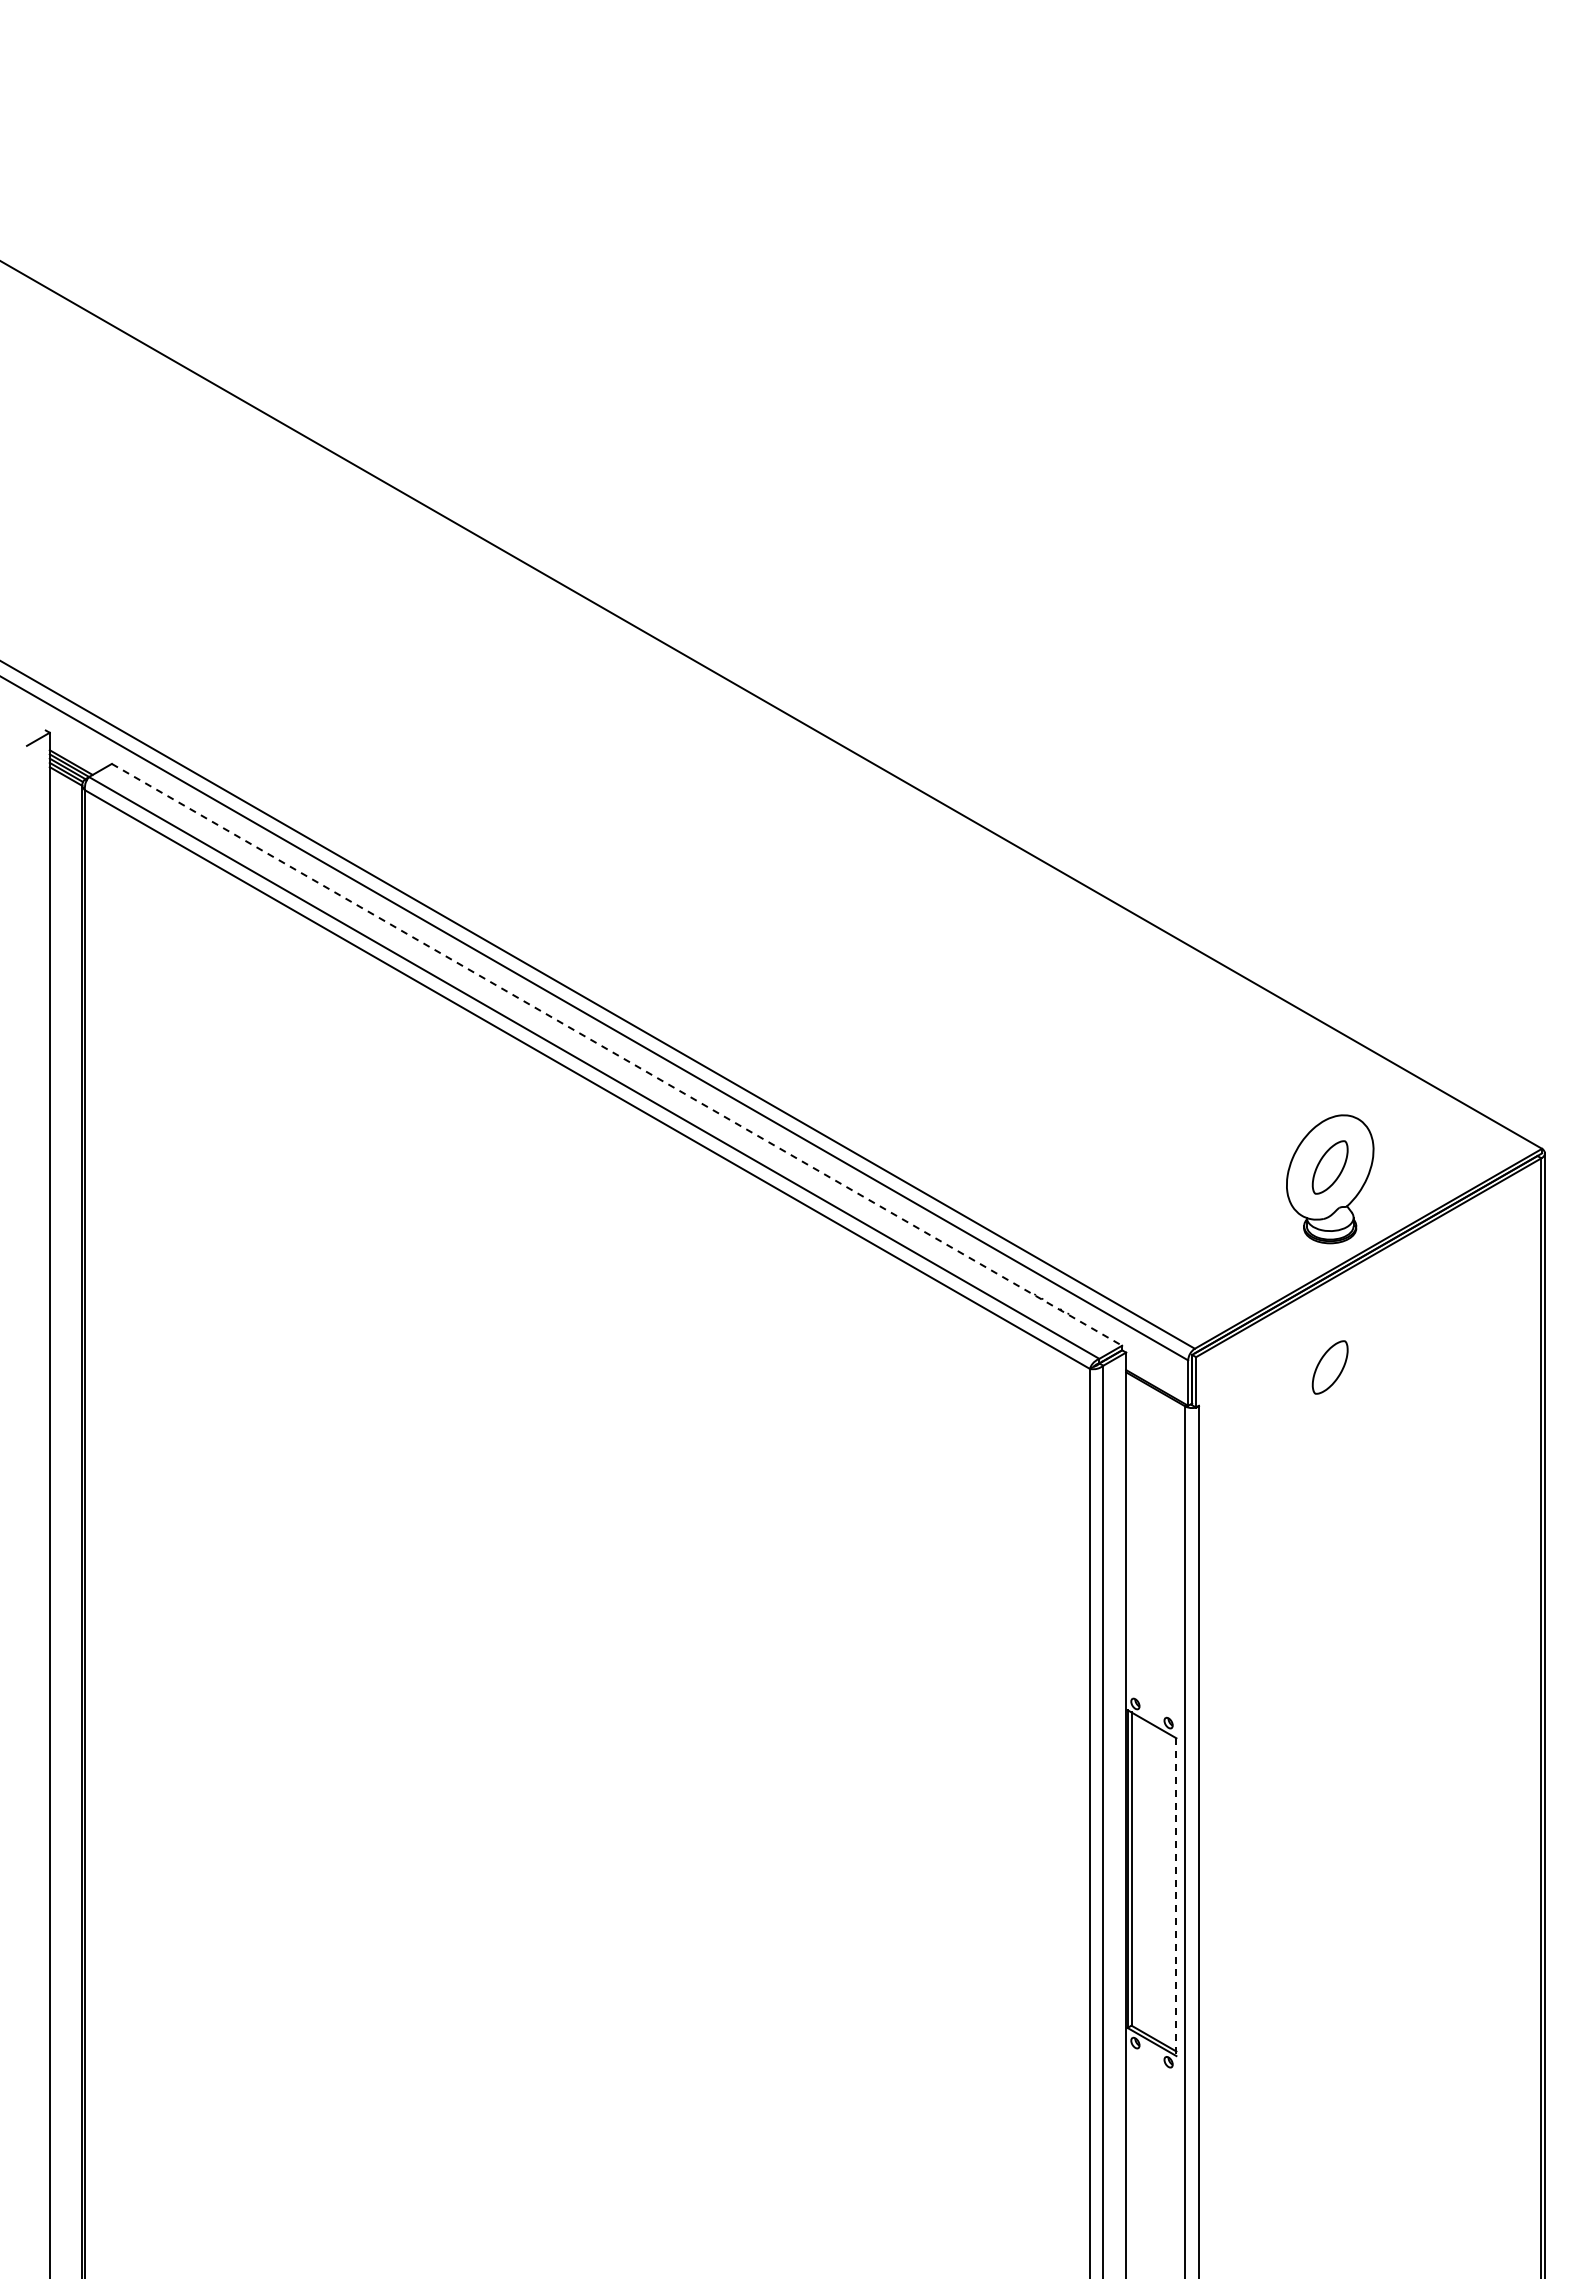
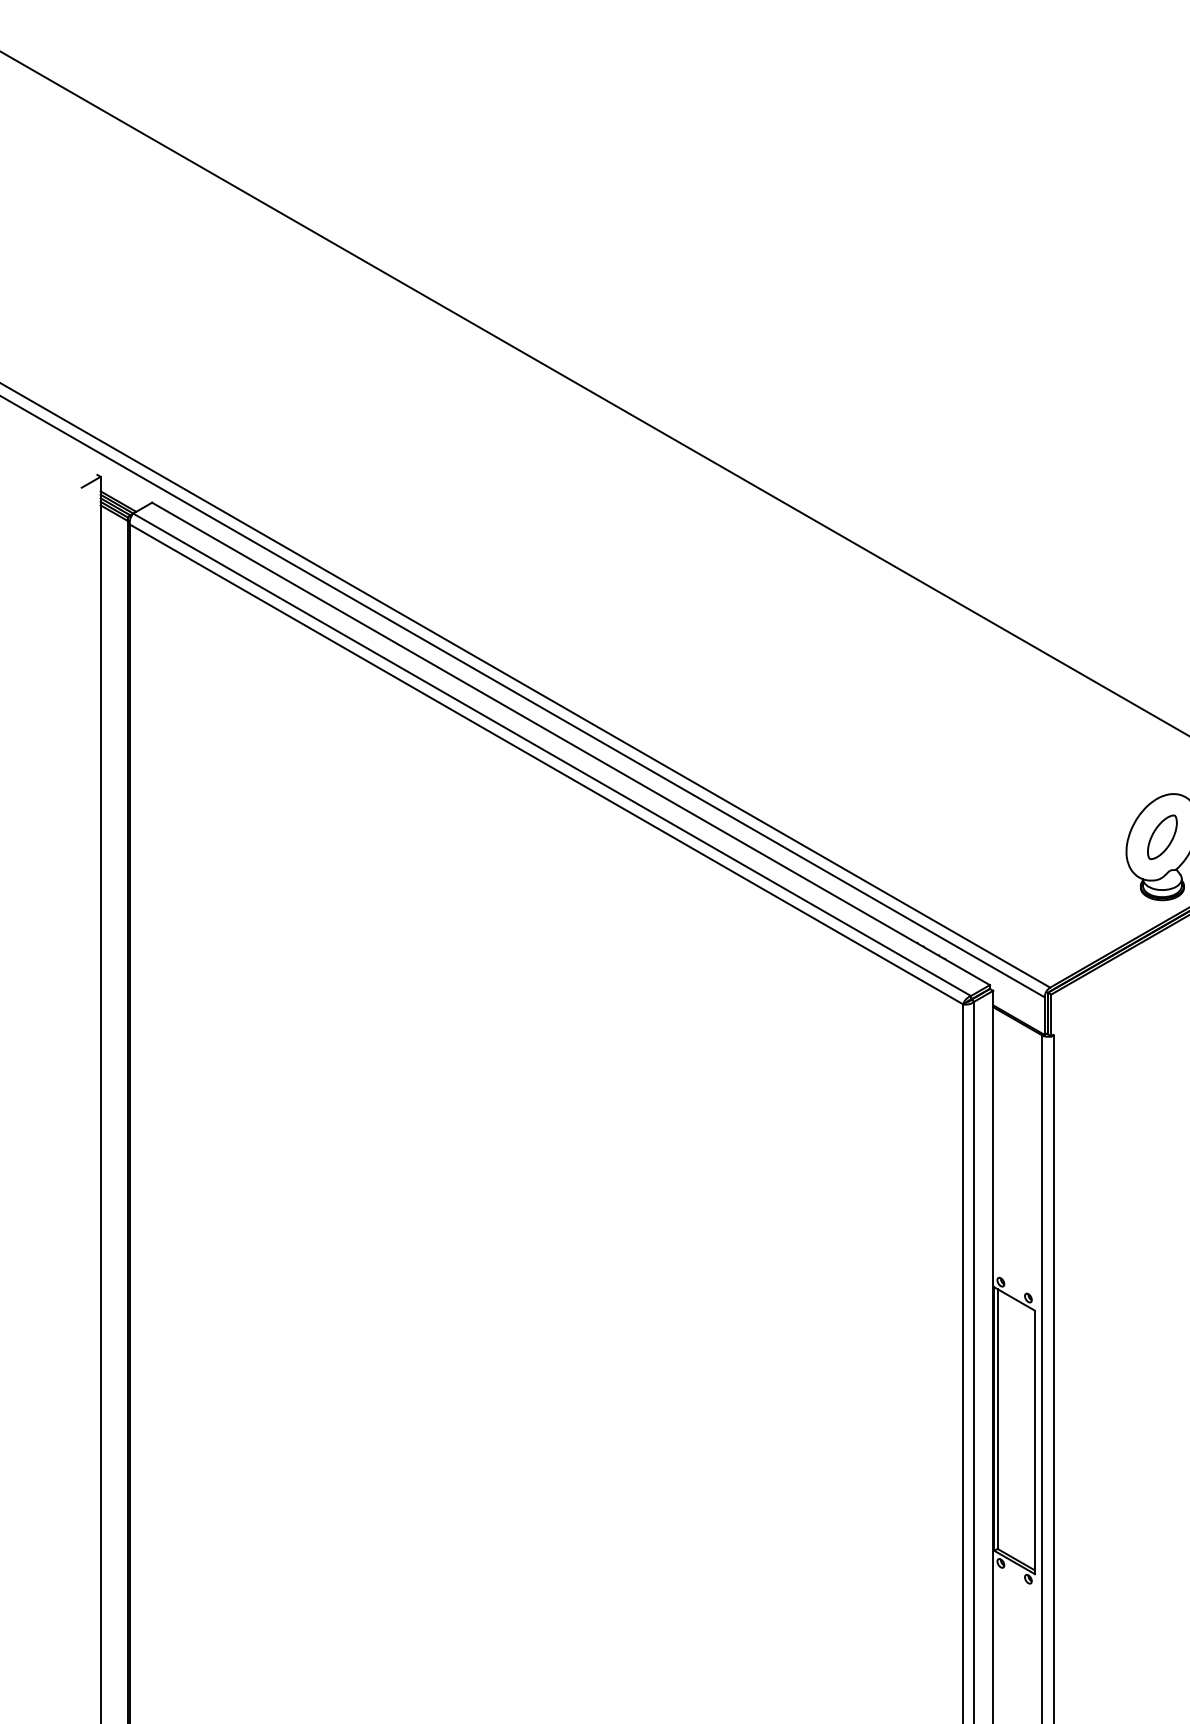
line: (617, 1054) -> (571, 743), dashed -> solid
part: (1329, 1367) -> (1161, 1003), removed
line: (1176, 1897) -> (1034, 1442), dashed -> solid

